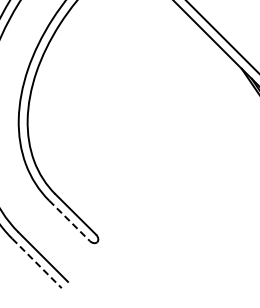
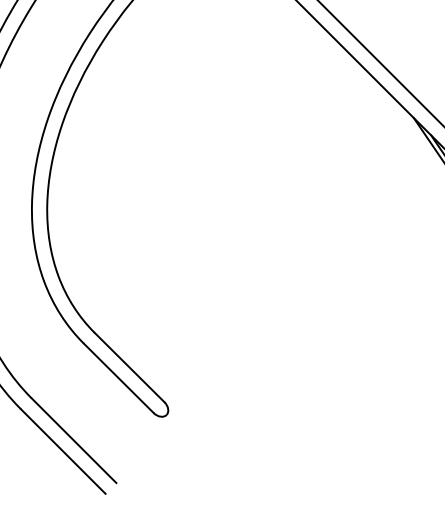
line: (69, 220) -> (118, 377), dashed -> solid
line: (36, 263) -> (62, 451), dashed -> solid

